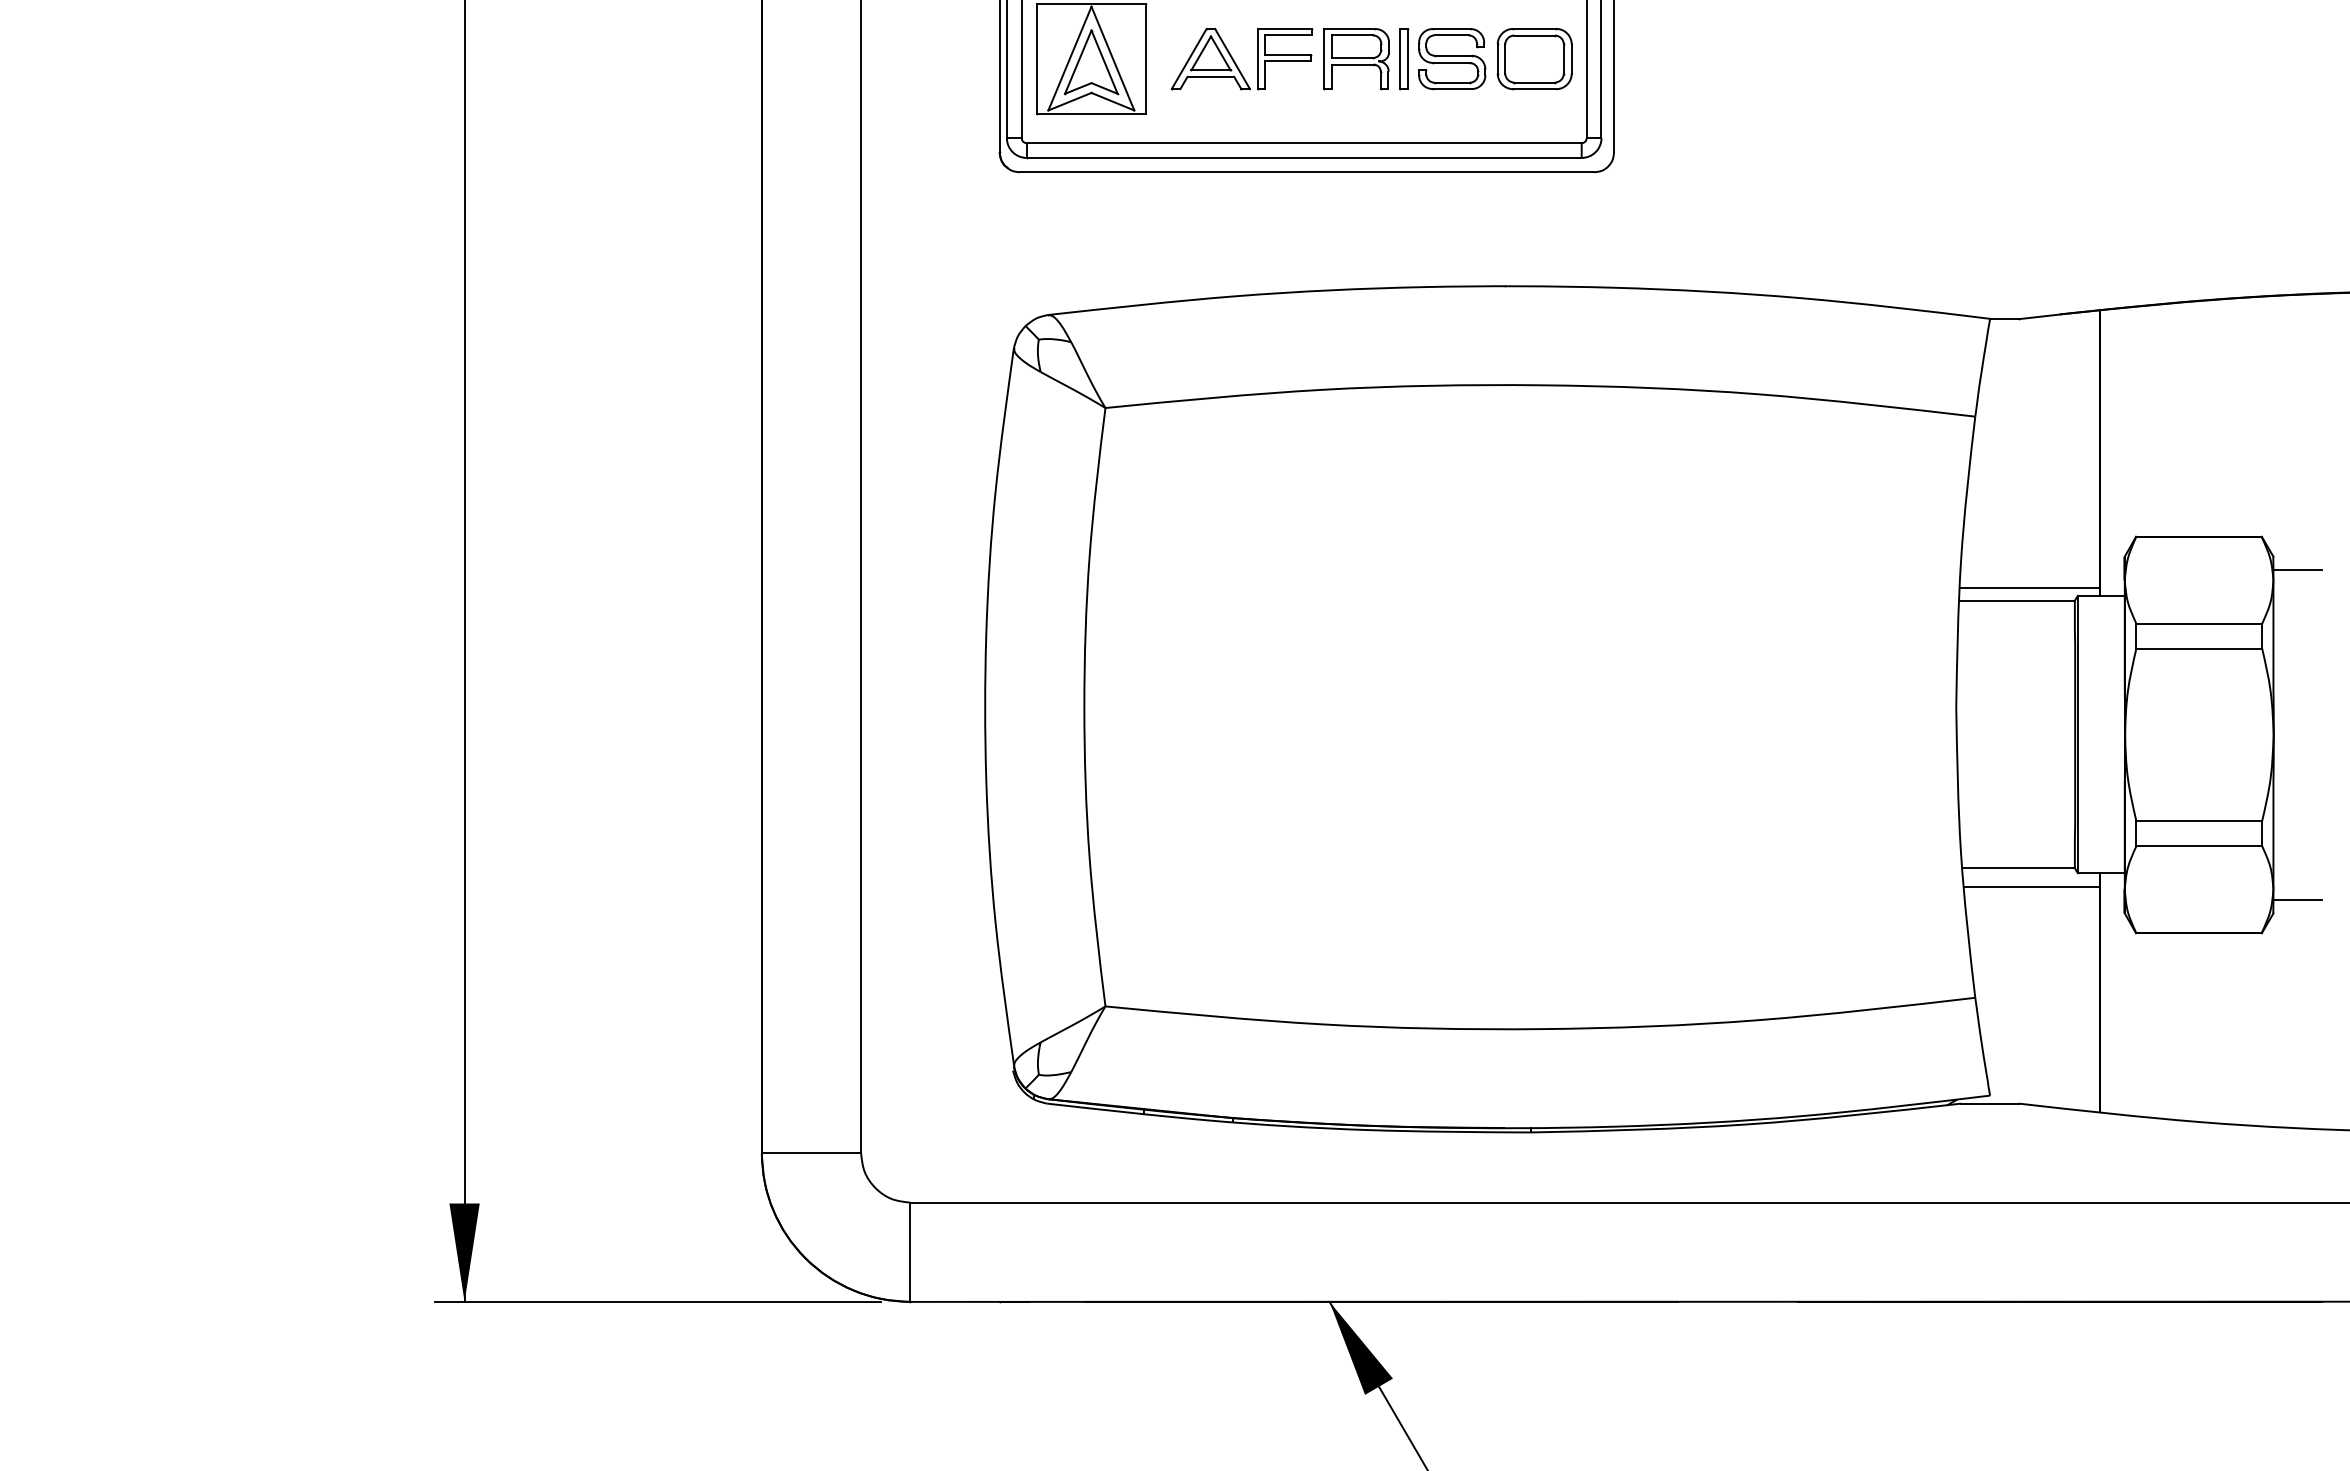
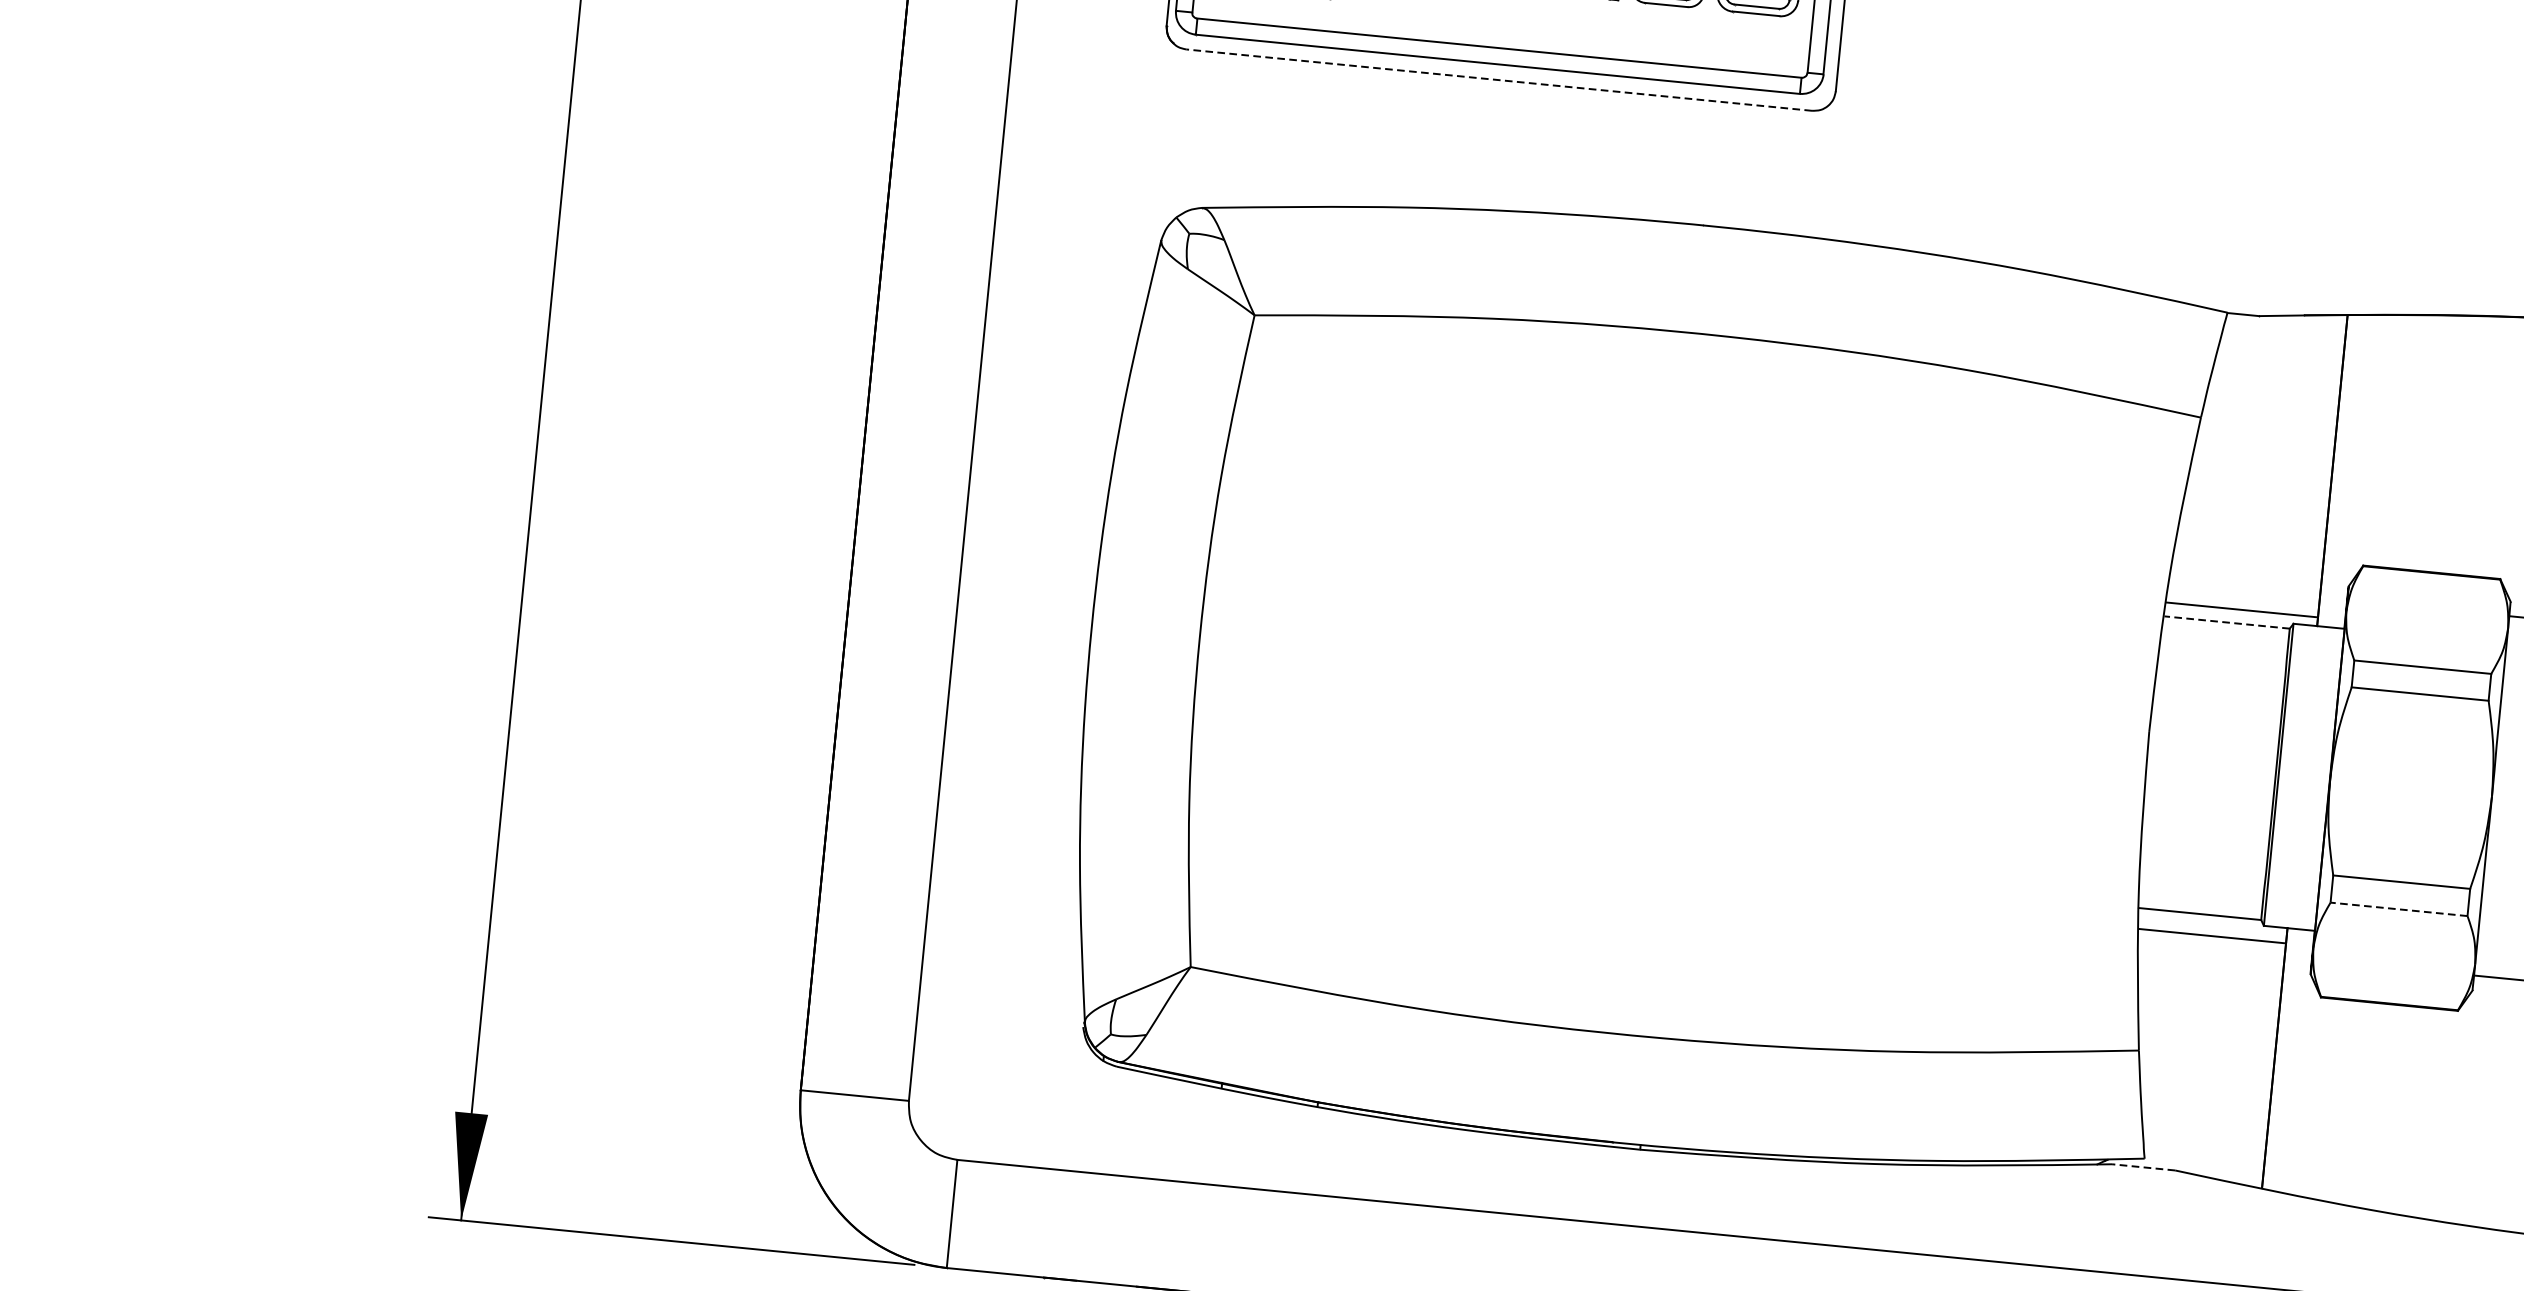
line: (1306, 172) -> (1498, 80), solid -> dashed
line: (2017, 600) -> (2227, 622), solid -> dashed
line: (2199, 846) -> (2399, 909), solid -> dashed
line: (1990, 1103) -> (2144, 1167), solid -> dashed

